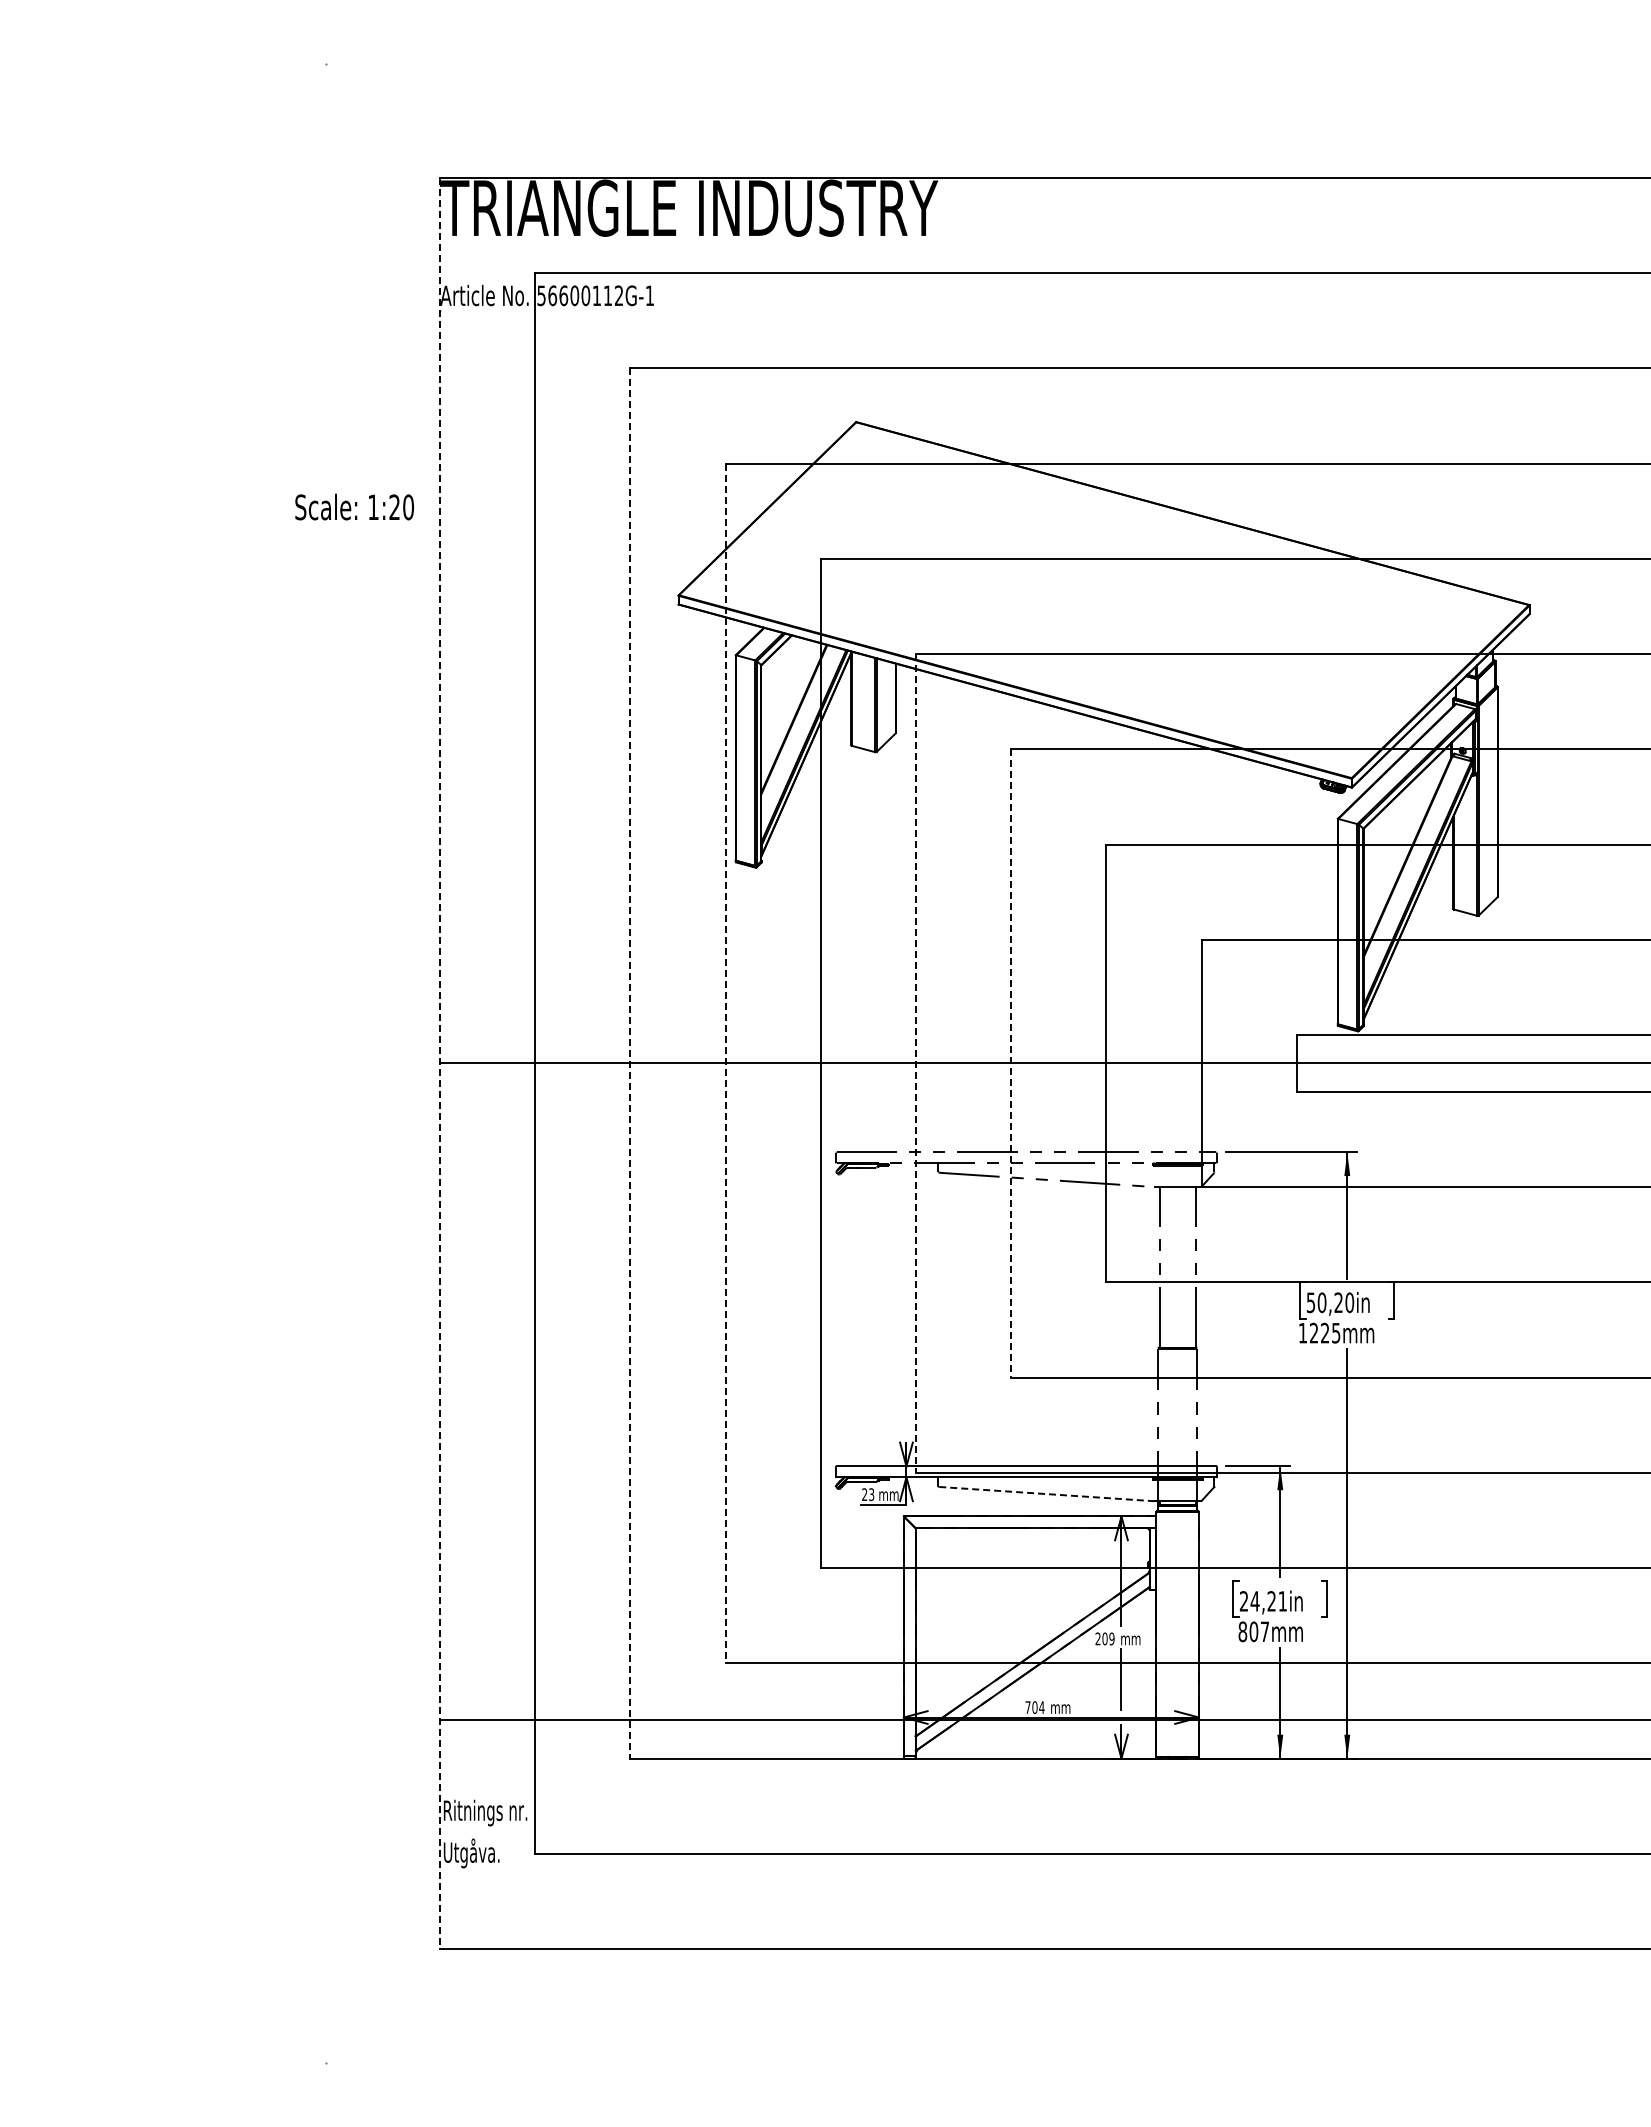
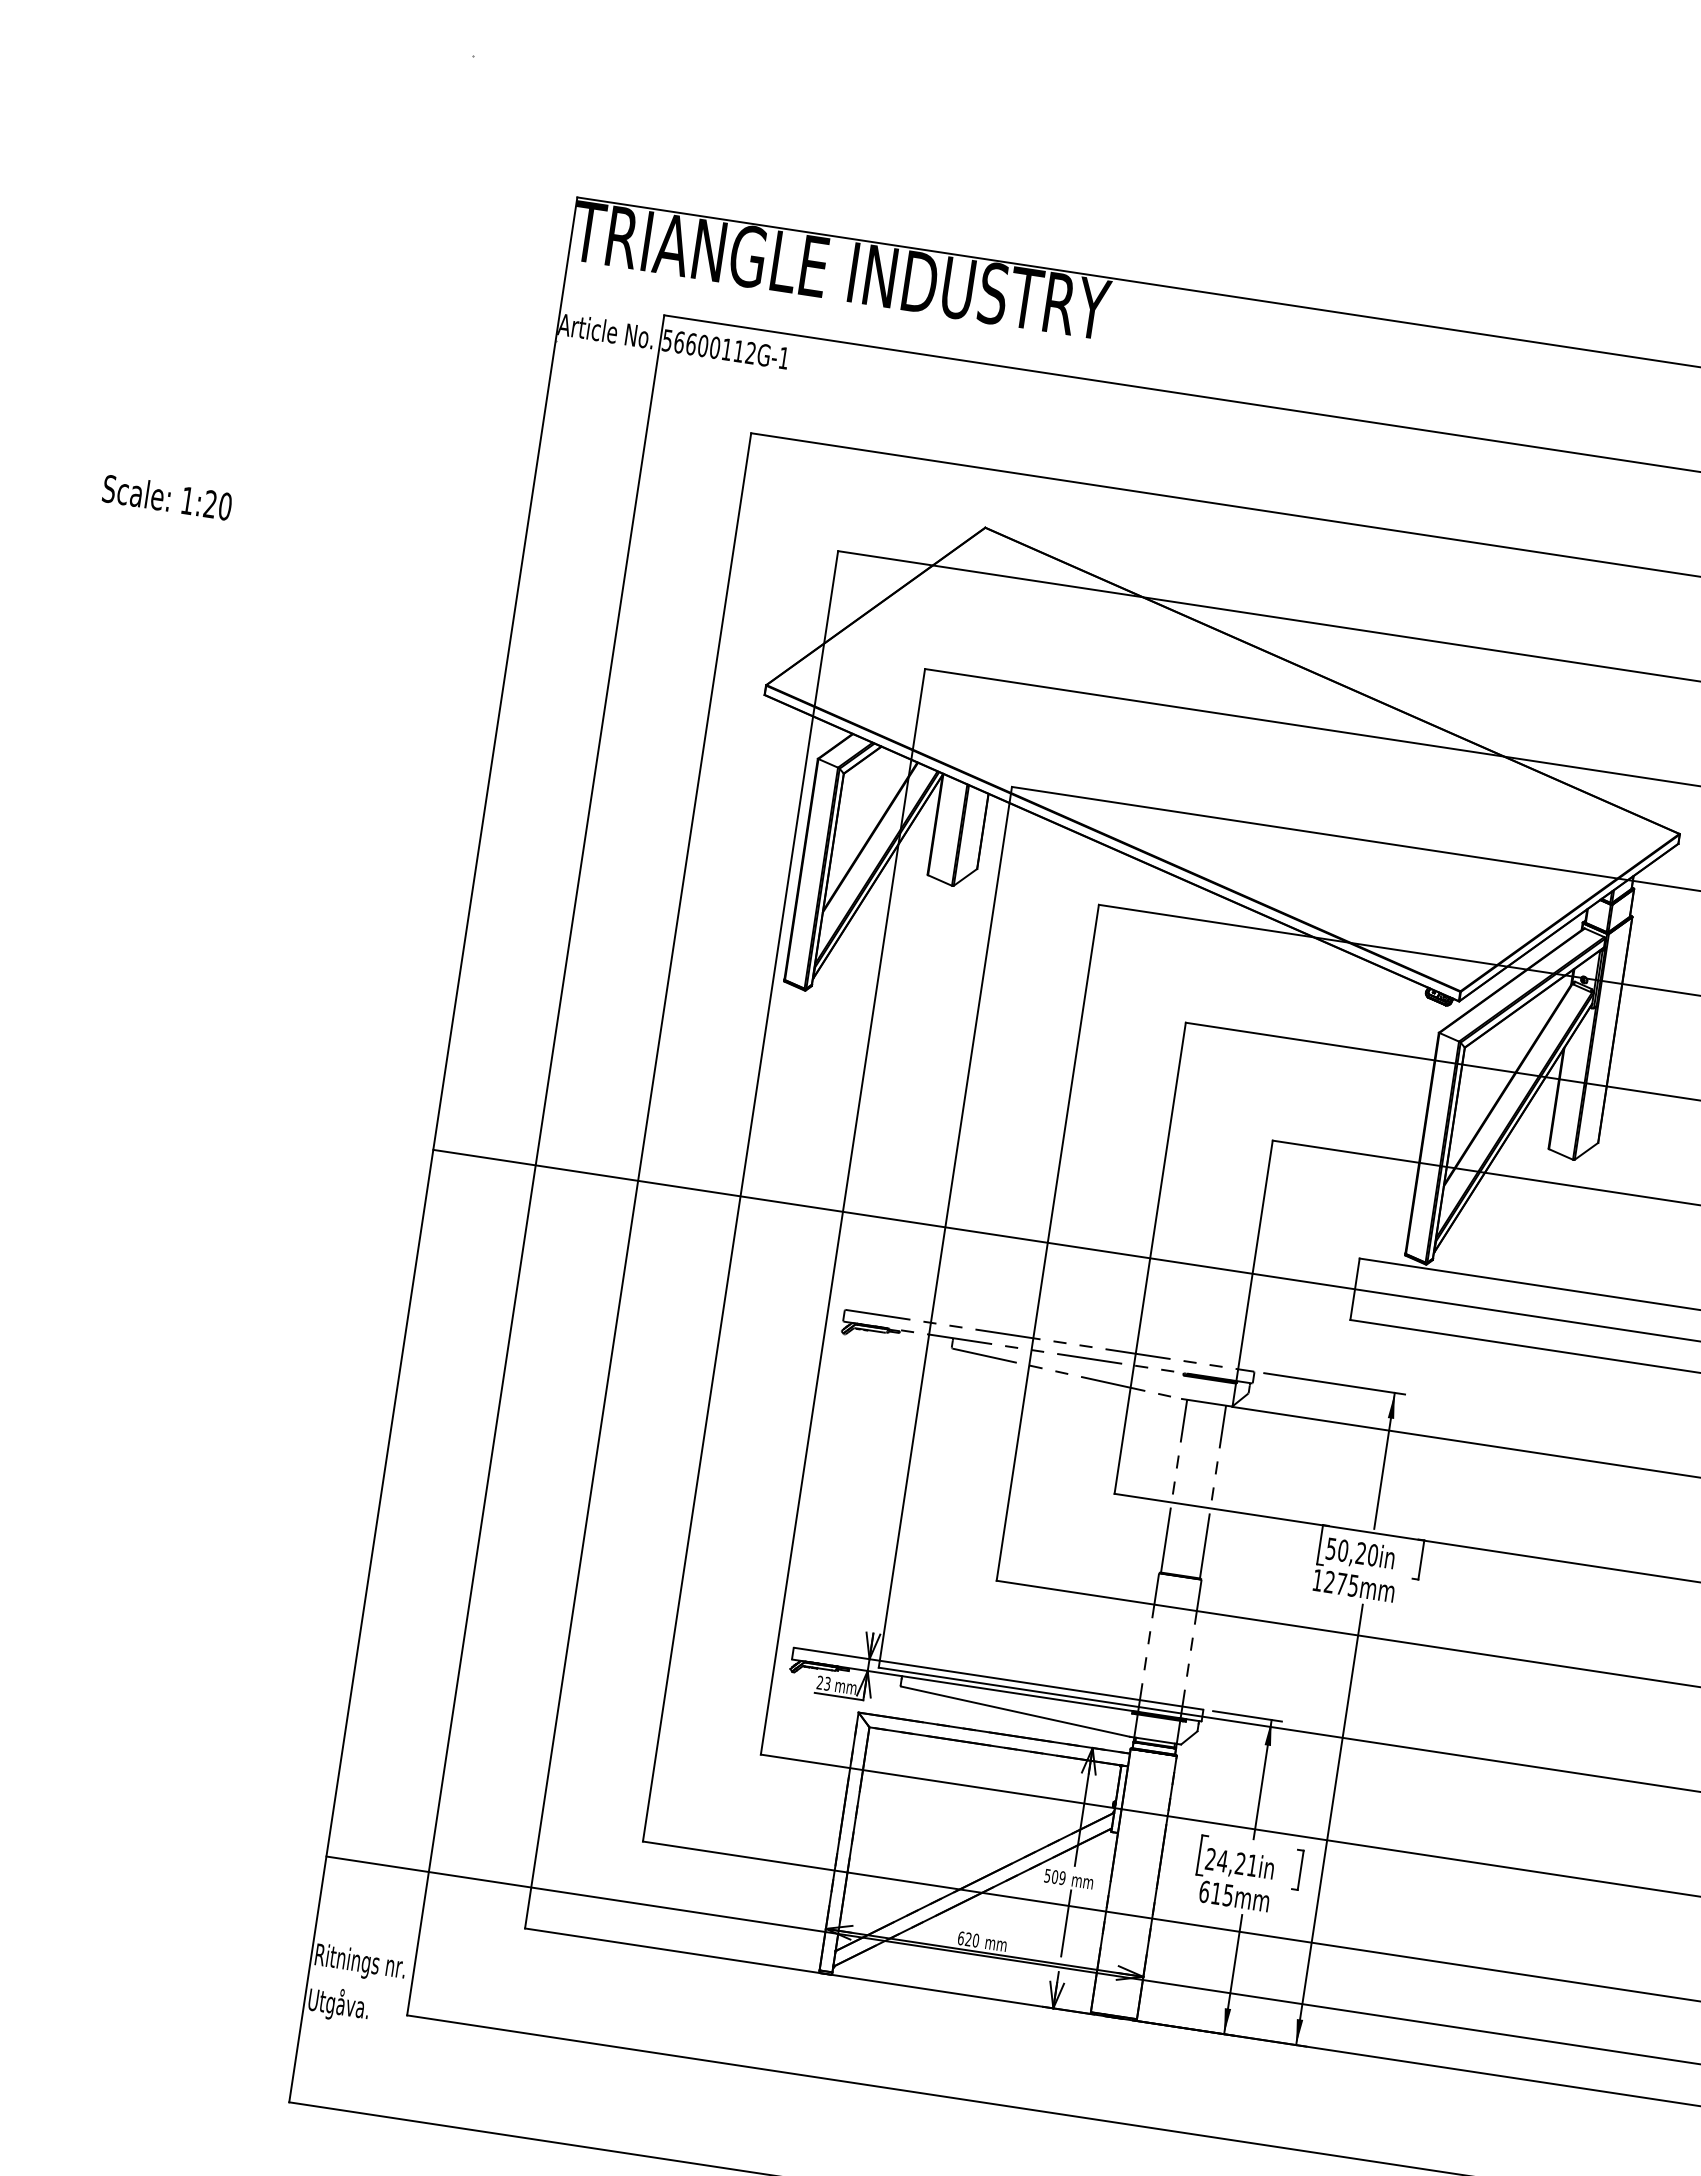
text: (354, 506) -> (167, 496), moved
line: (439, 1063) -> (432, 1149), dashed -> solid
line: (630, 1063) -> (638, 1180), dashed -> solid
line: (725, 1063) -> (740, 1196), dashed -> solid
line: (916, 1063) -> (945, 1227), dashed -> solid
line: (1011, 1063) -> (1048, 1242), dashed -> solid
text: (1325, 1332) -> (1342, 1583), 1225mm -> 1275mm
line: (1047, 1494) -> (1016, 1712), dashed -> solid
text: (1253, 1631) -> (1215, 1893), 807mm -> 615mm
text: (1097, 1638) -> (1047, 1875), 209 -> 509
text: (1034, 1707) -> (968, 1939), 704 -> 620

